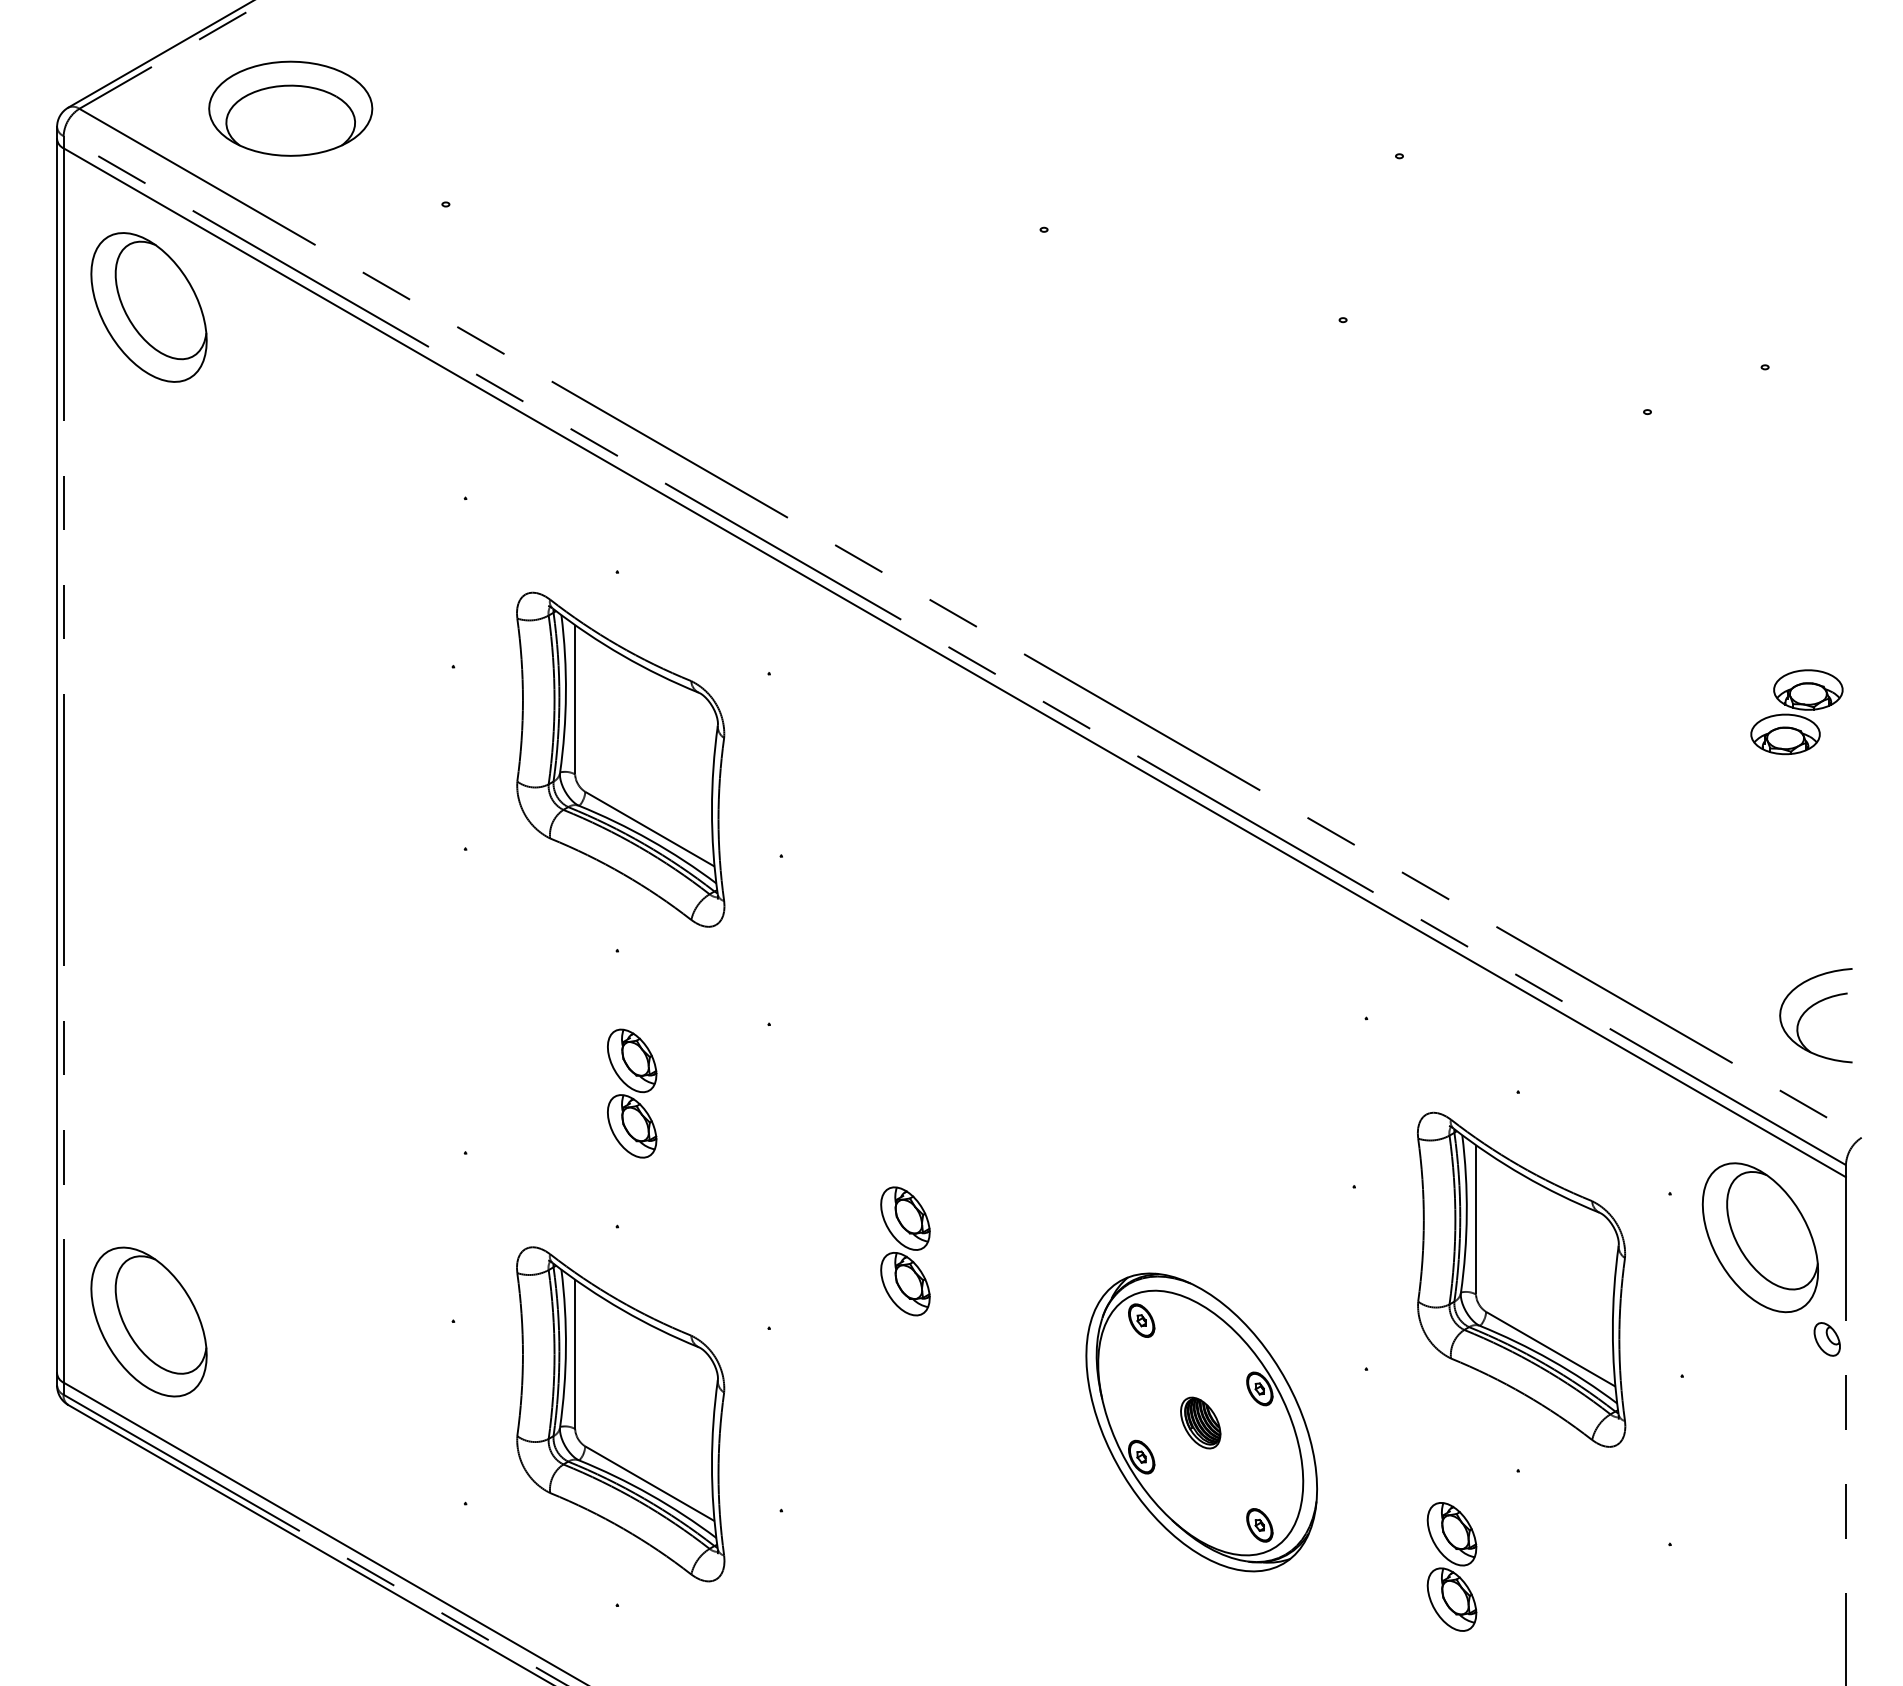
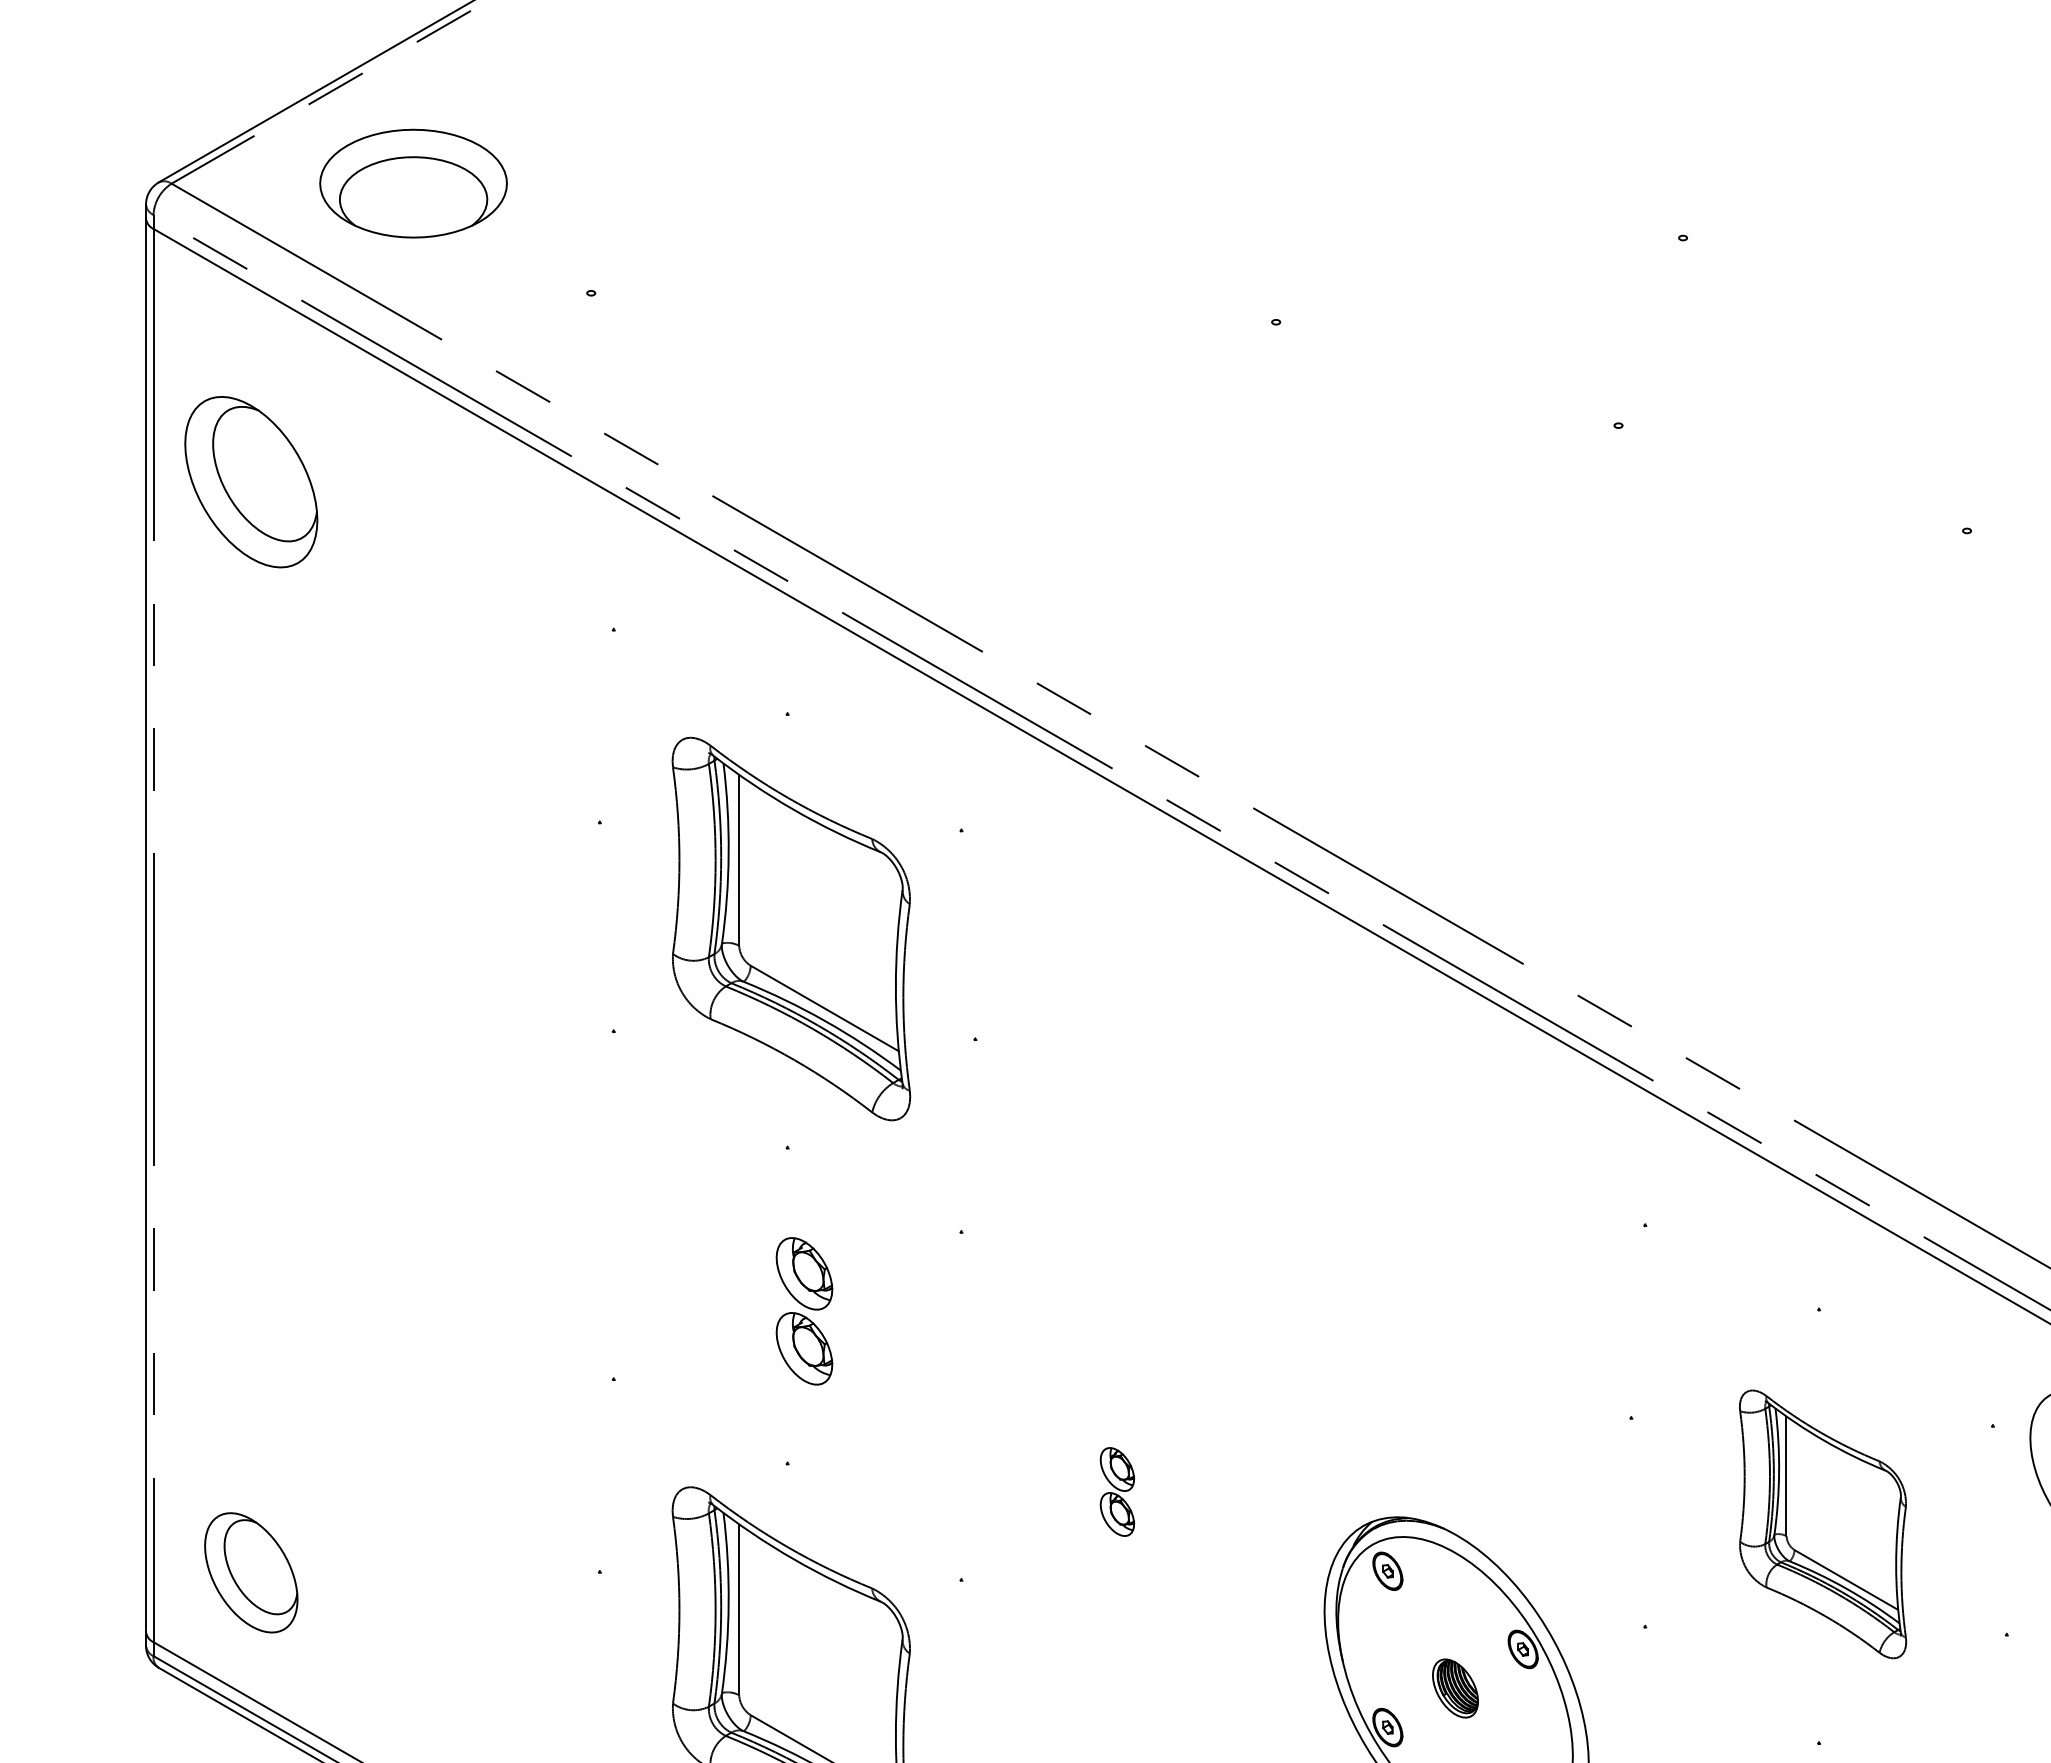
part: (148, 307) -> (250, 482), moved
part: (905, 1251) -> (1117, 1492), size x0.6
part: (1521, 1279) -> (1822, 1524), size x0.7
part: (148, 1321) -> (250, 1572), size x0.7

